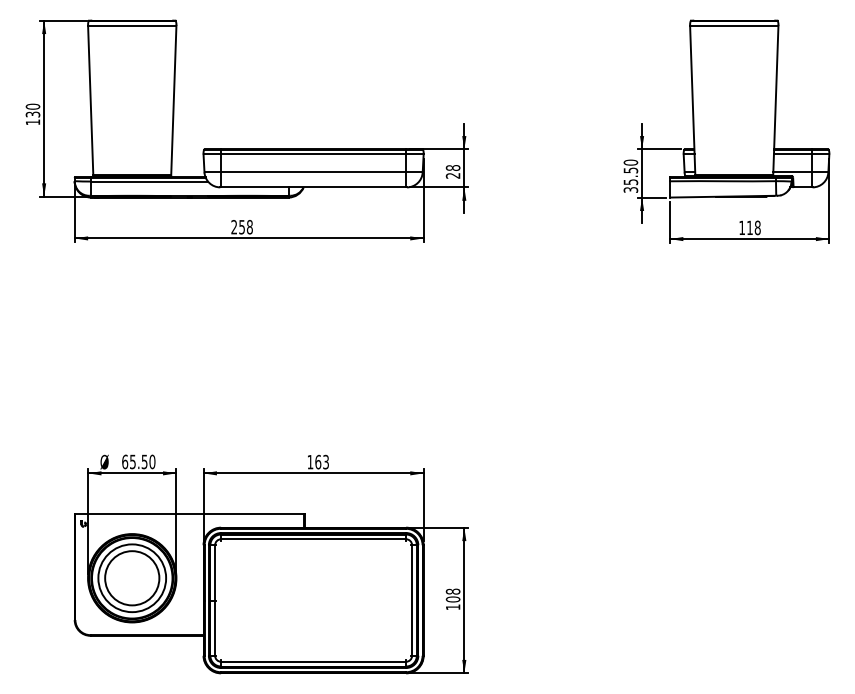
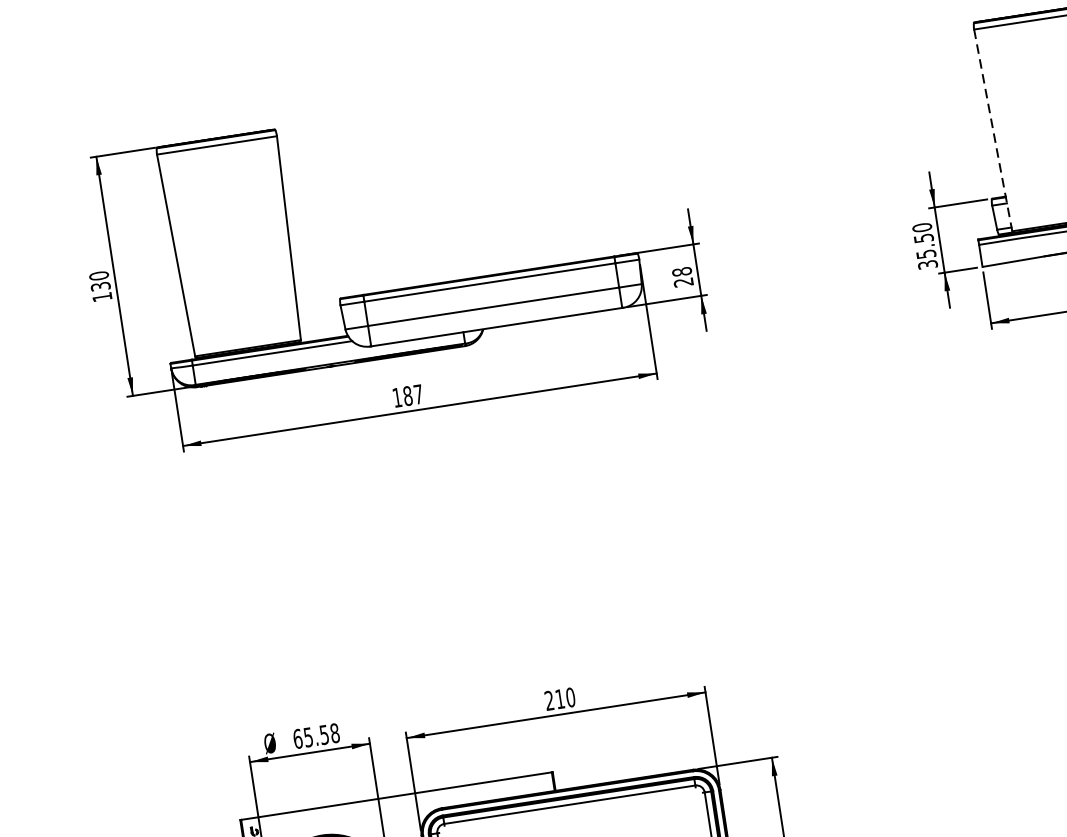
line: (692, 100) -> (992, 130), solid -> dashed
text: (241, 227) -> (407, 396), 258 -> 187
text: (152, 461) -> (334, 732), 65.50 -> 65.58
text: (318, 461) -> (560, 698), 163 -> 210

